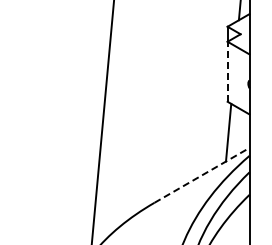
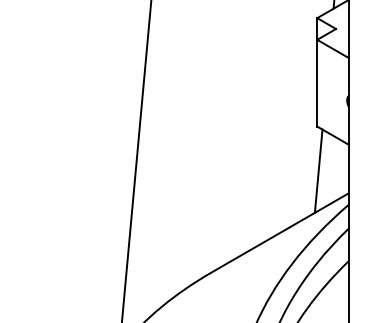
line: (227, 71) -> (317, 82), dashed -> solid
line: (202, 175) -> (280, 233), dashed -> solid

